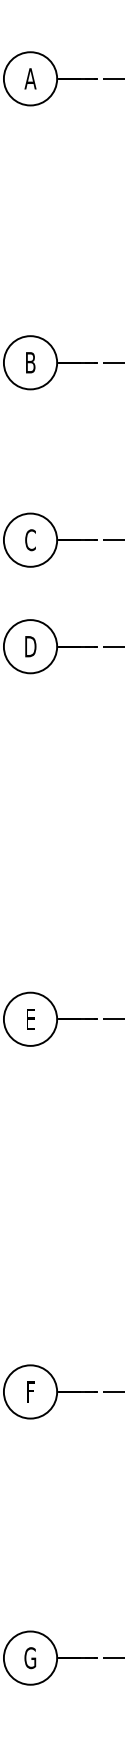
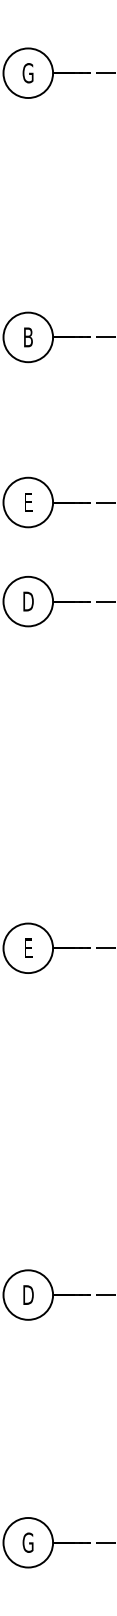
text: (29, 79) -> (27, 73), A -> G
text: (30, 540) -> (28, 502), C -> E
text: (30, 1391) -> (28, 1294), F -> D

